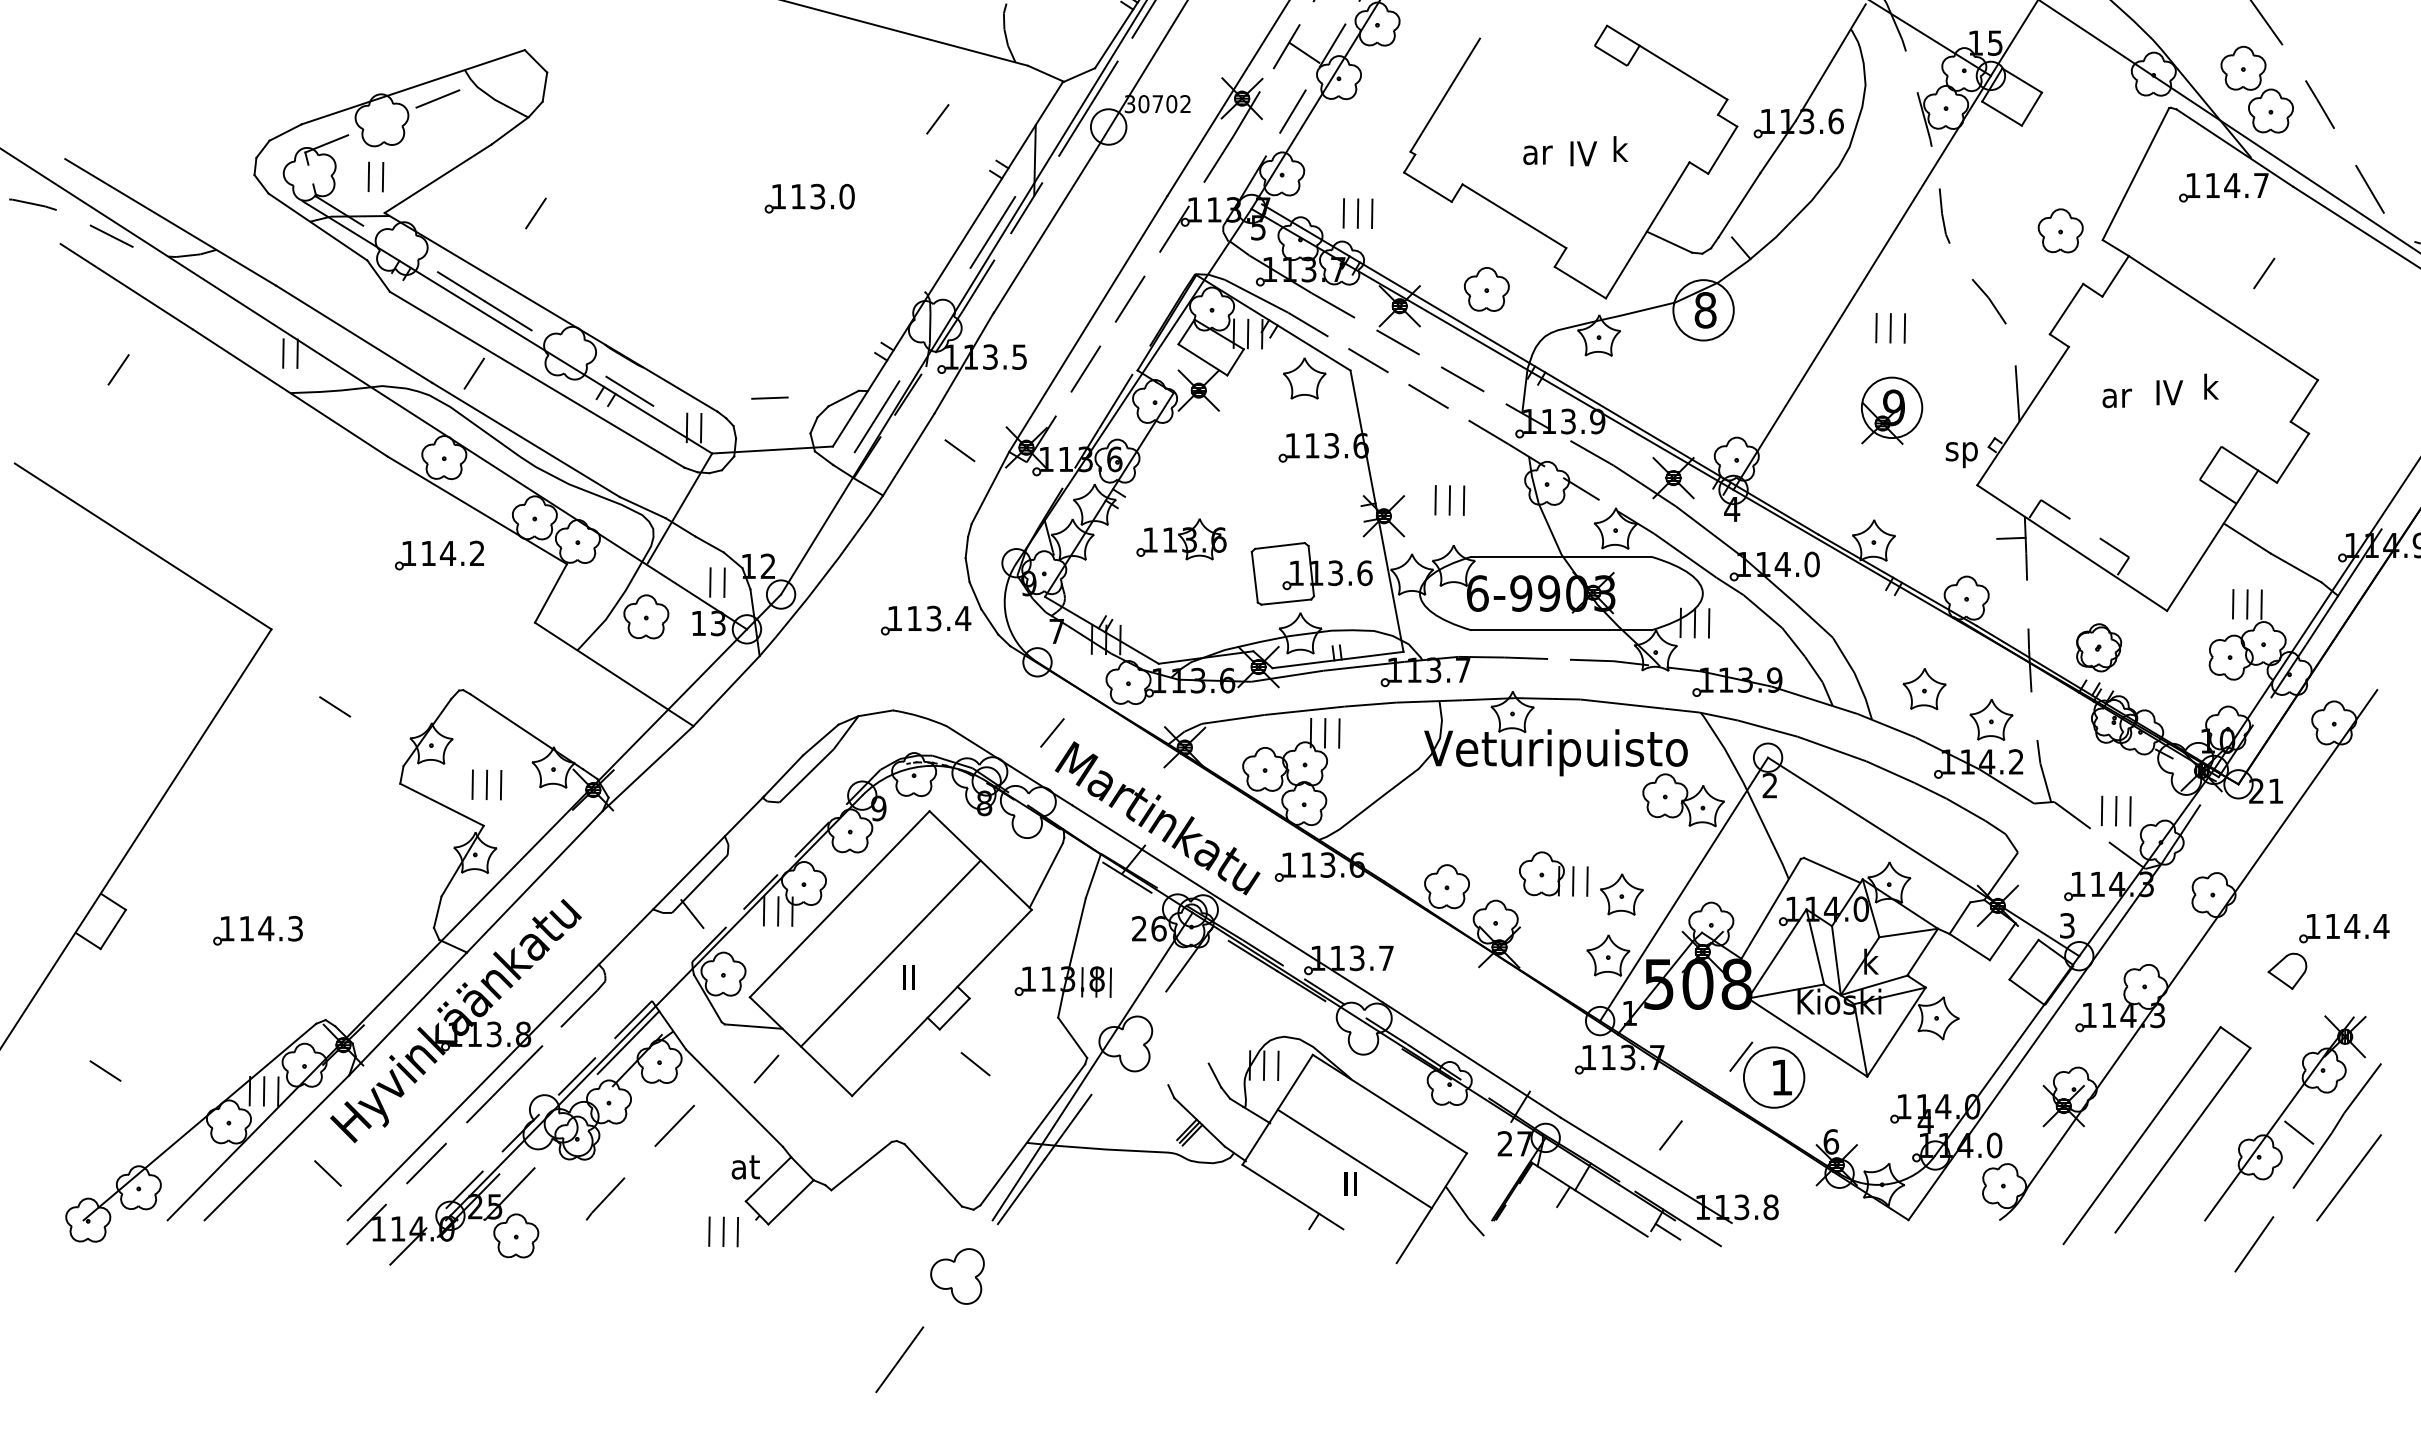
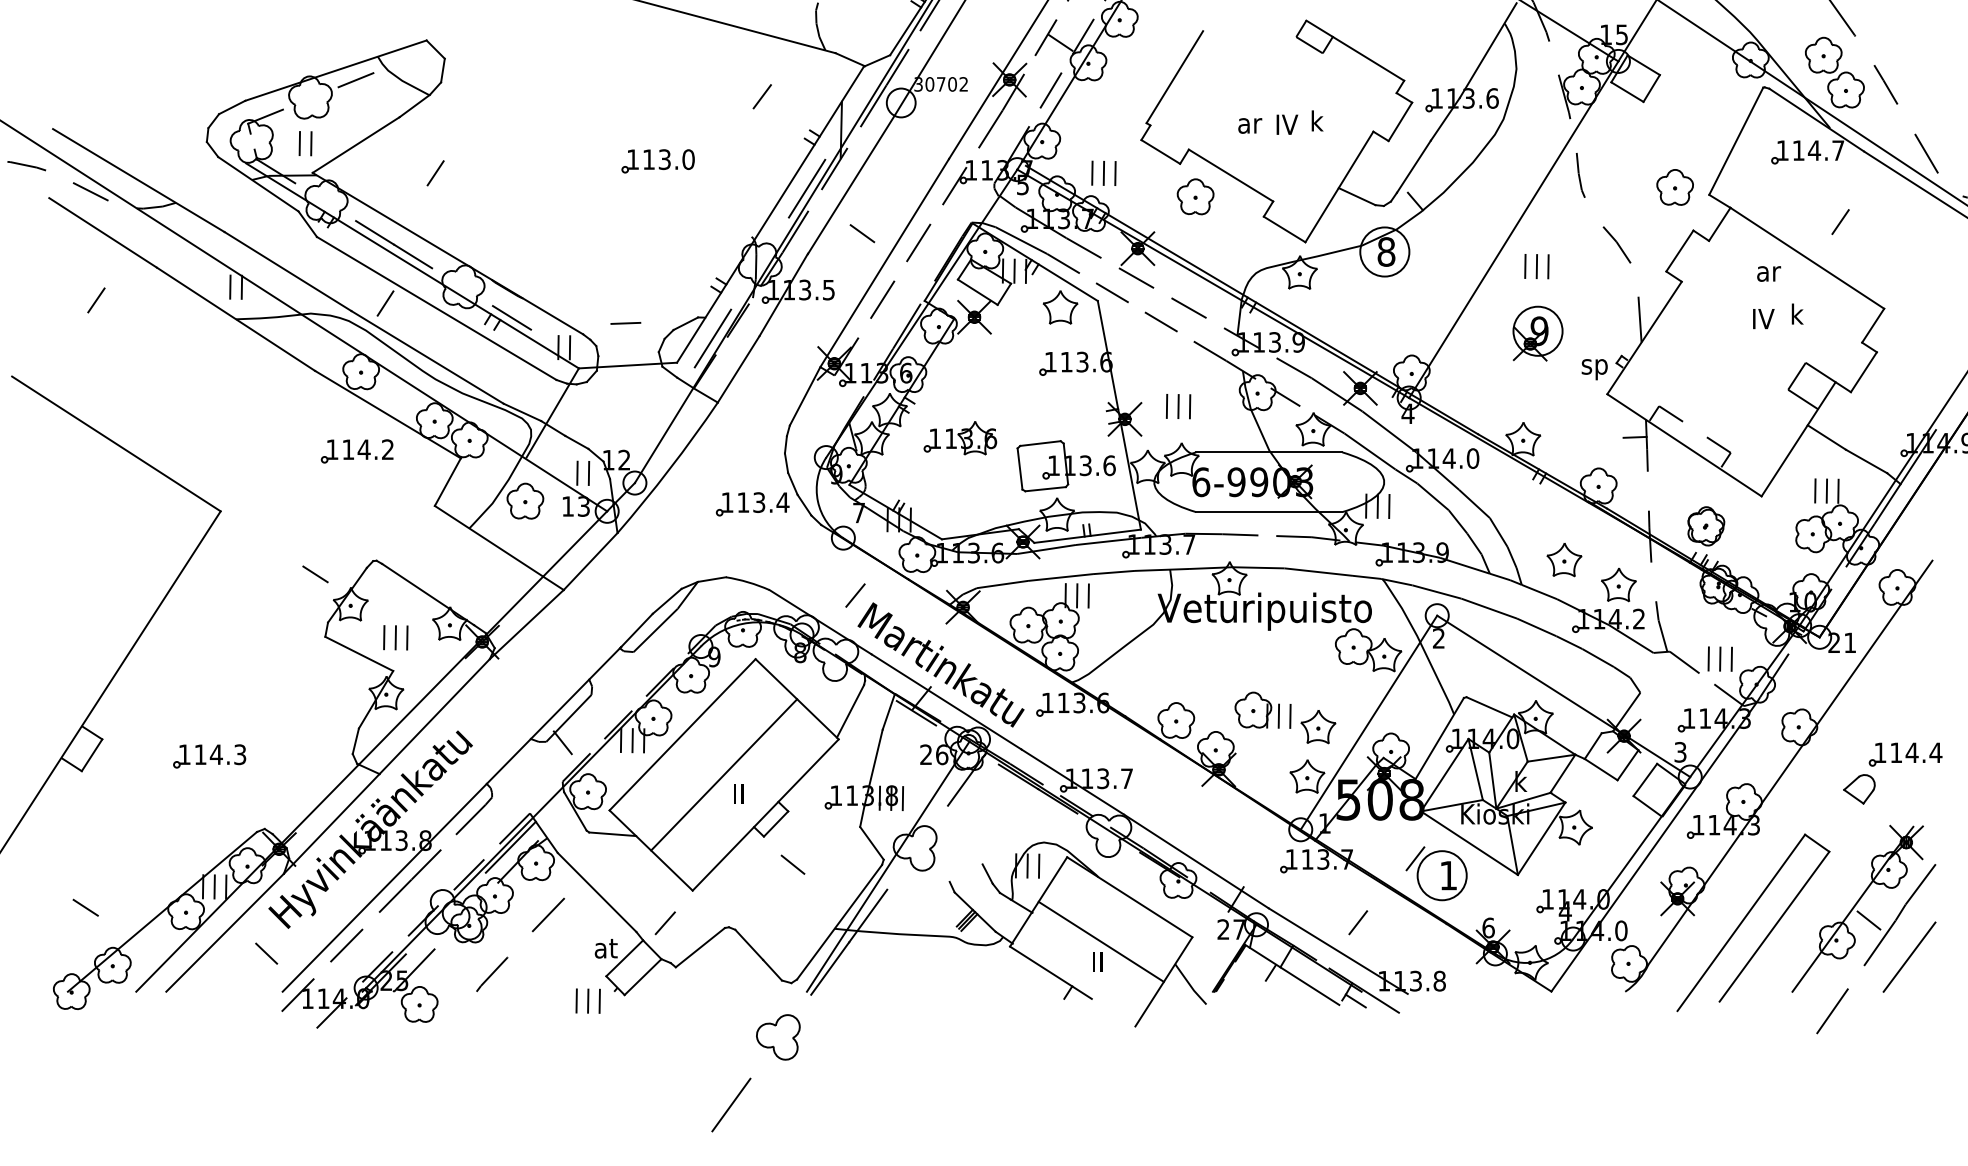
part: (1486, 289) -> (1195, 196), moved
text: (2116, 398) -> (1768, 274), moved
line: (959, 450) -> (862, 233), moved
line: (335, 706) -> (315, 574), moved
line: (766, 1068) -> (665, 922), moved
line: (105, 1070) -> (85, 907), moved

